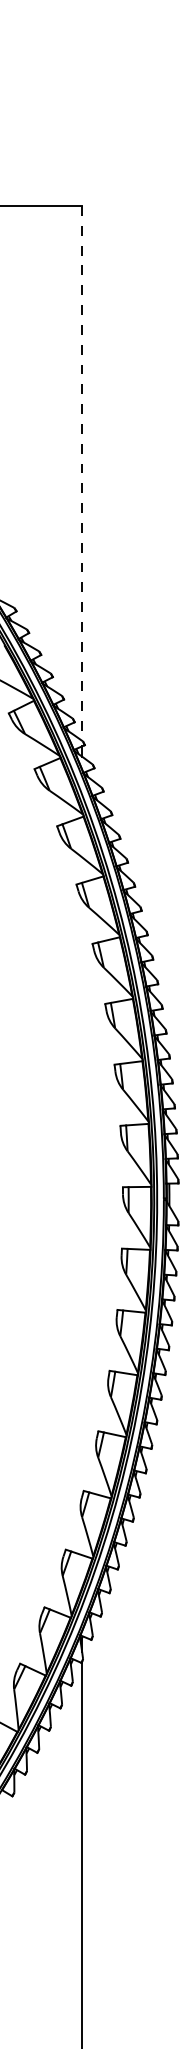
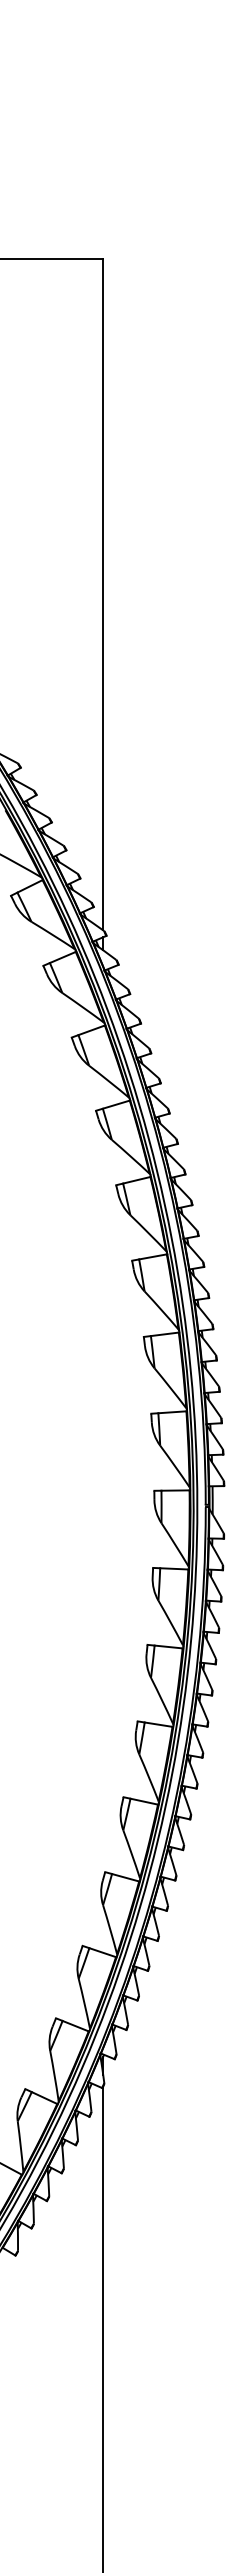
line: (82, 473) -> (103, 594), dashed -> solid

